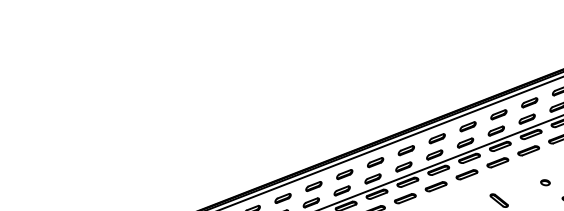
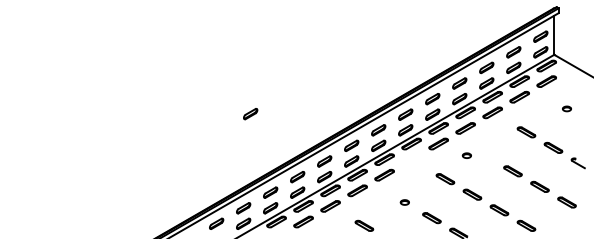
part: (305, 101) -> (250, 114), added
part: (466, 174) -> (411, 159), removed
part: (545, 182) -> (466, 155), moved

